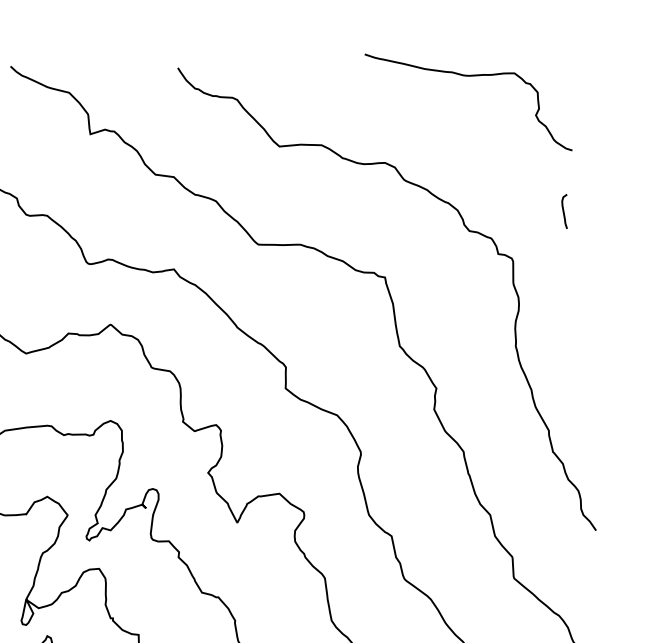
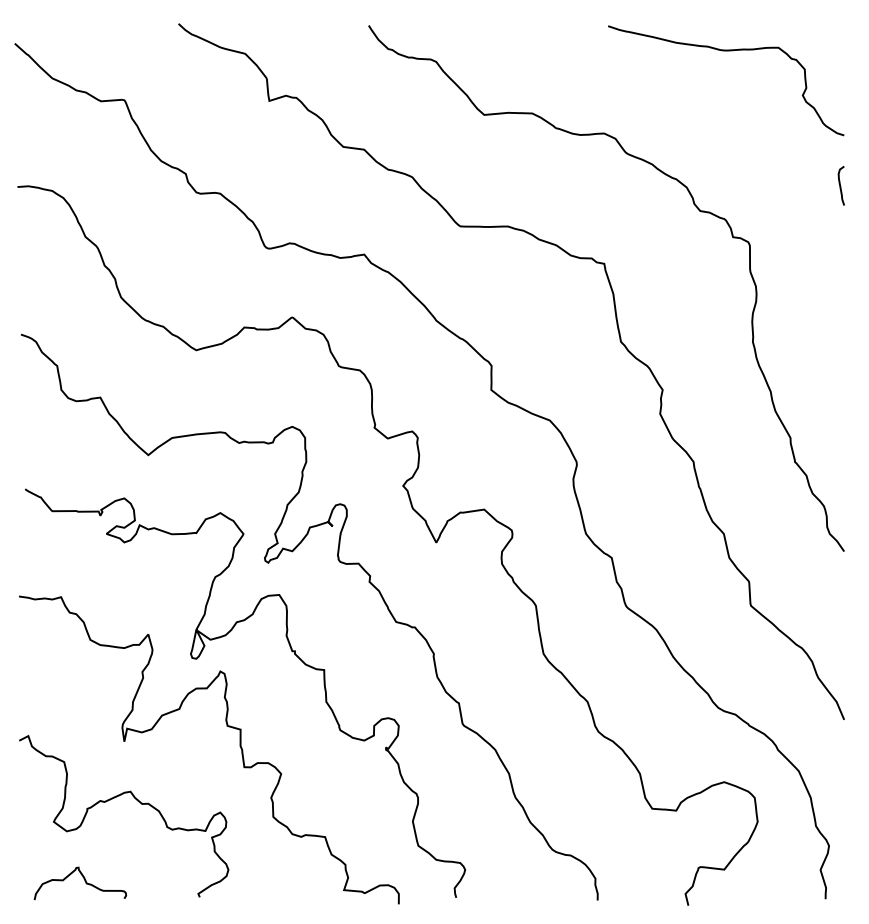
curve: (468, 76) -> (726, 51), moved
curve: (563, 211) -> (840, 185), moved

